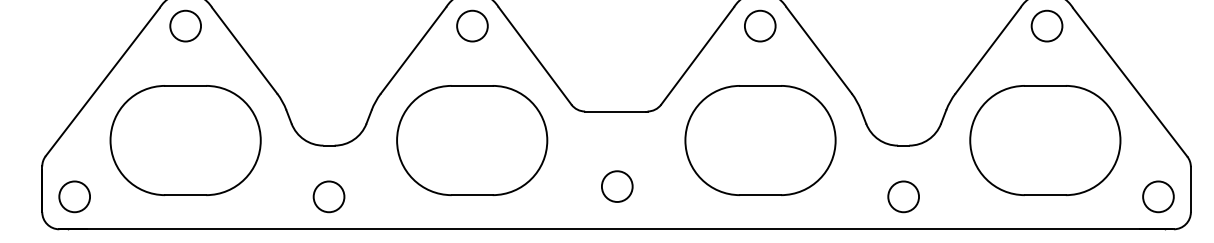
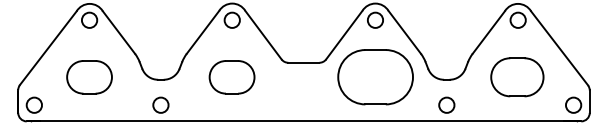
part: (185, 141) -> (89, 77), size x0.6
part: (470, 141) -> (231, 77), size x0.6
part: (1045, 141) -> (517, 77), size x0.7
circle: (615, 185) -> (303, 99), removed

